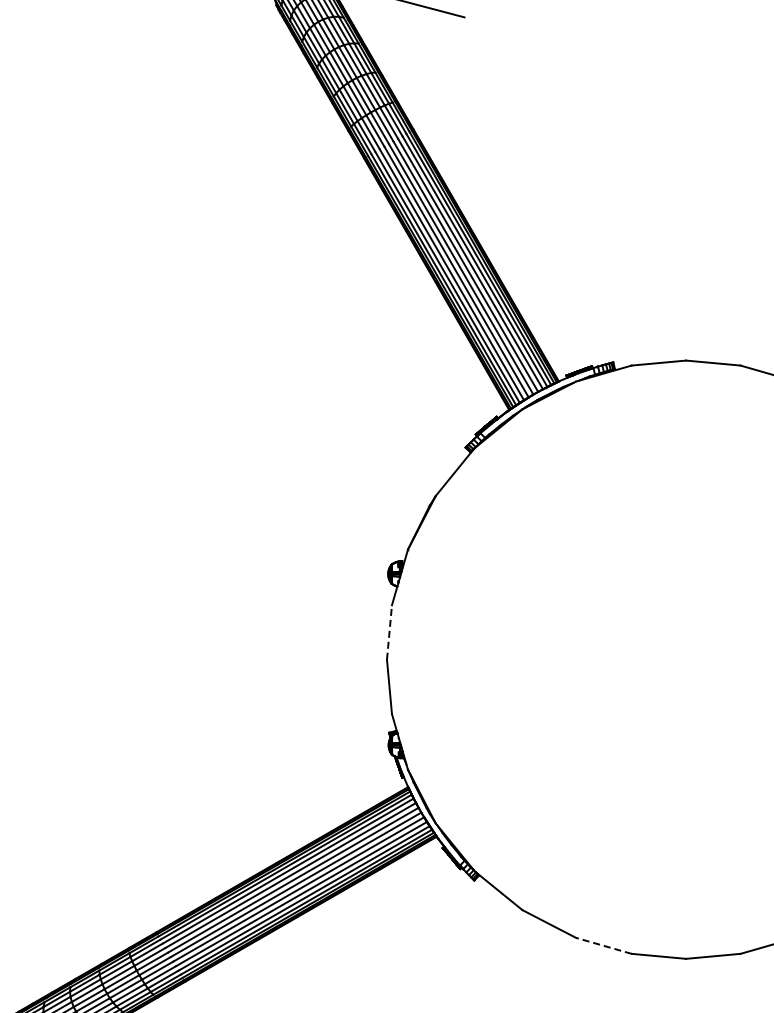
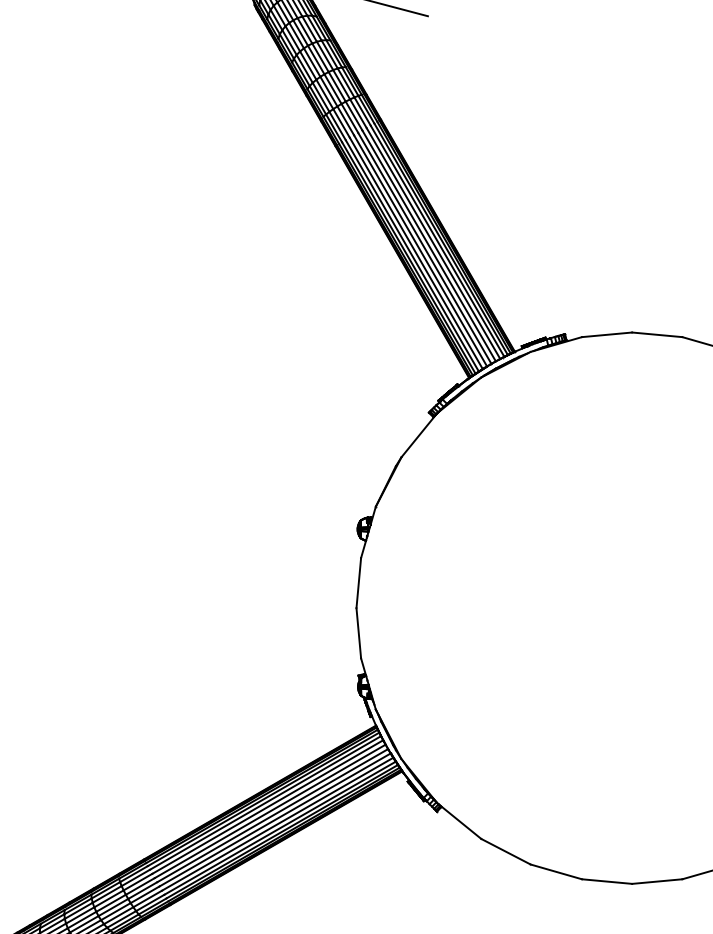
line: (389, 632) -> (358, 583), dashed -> solid
line: (603, 945) -> (556, 871), dashed -> solid

